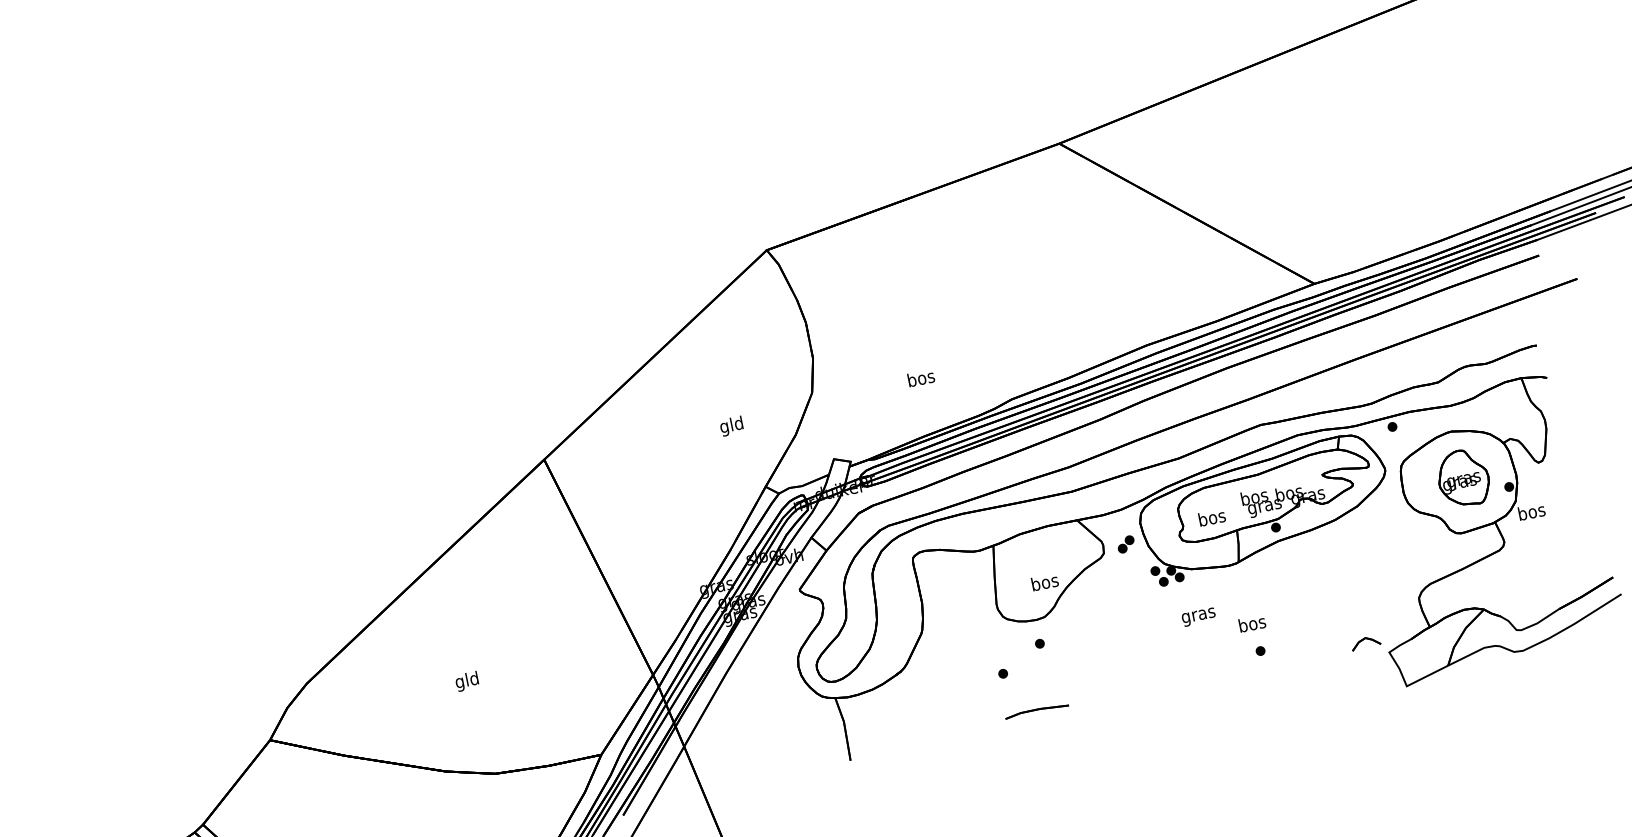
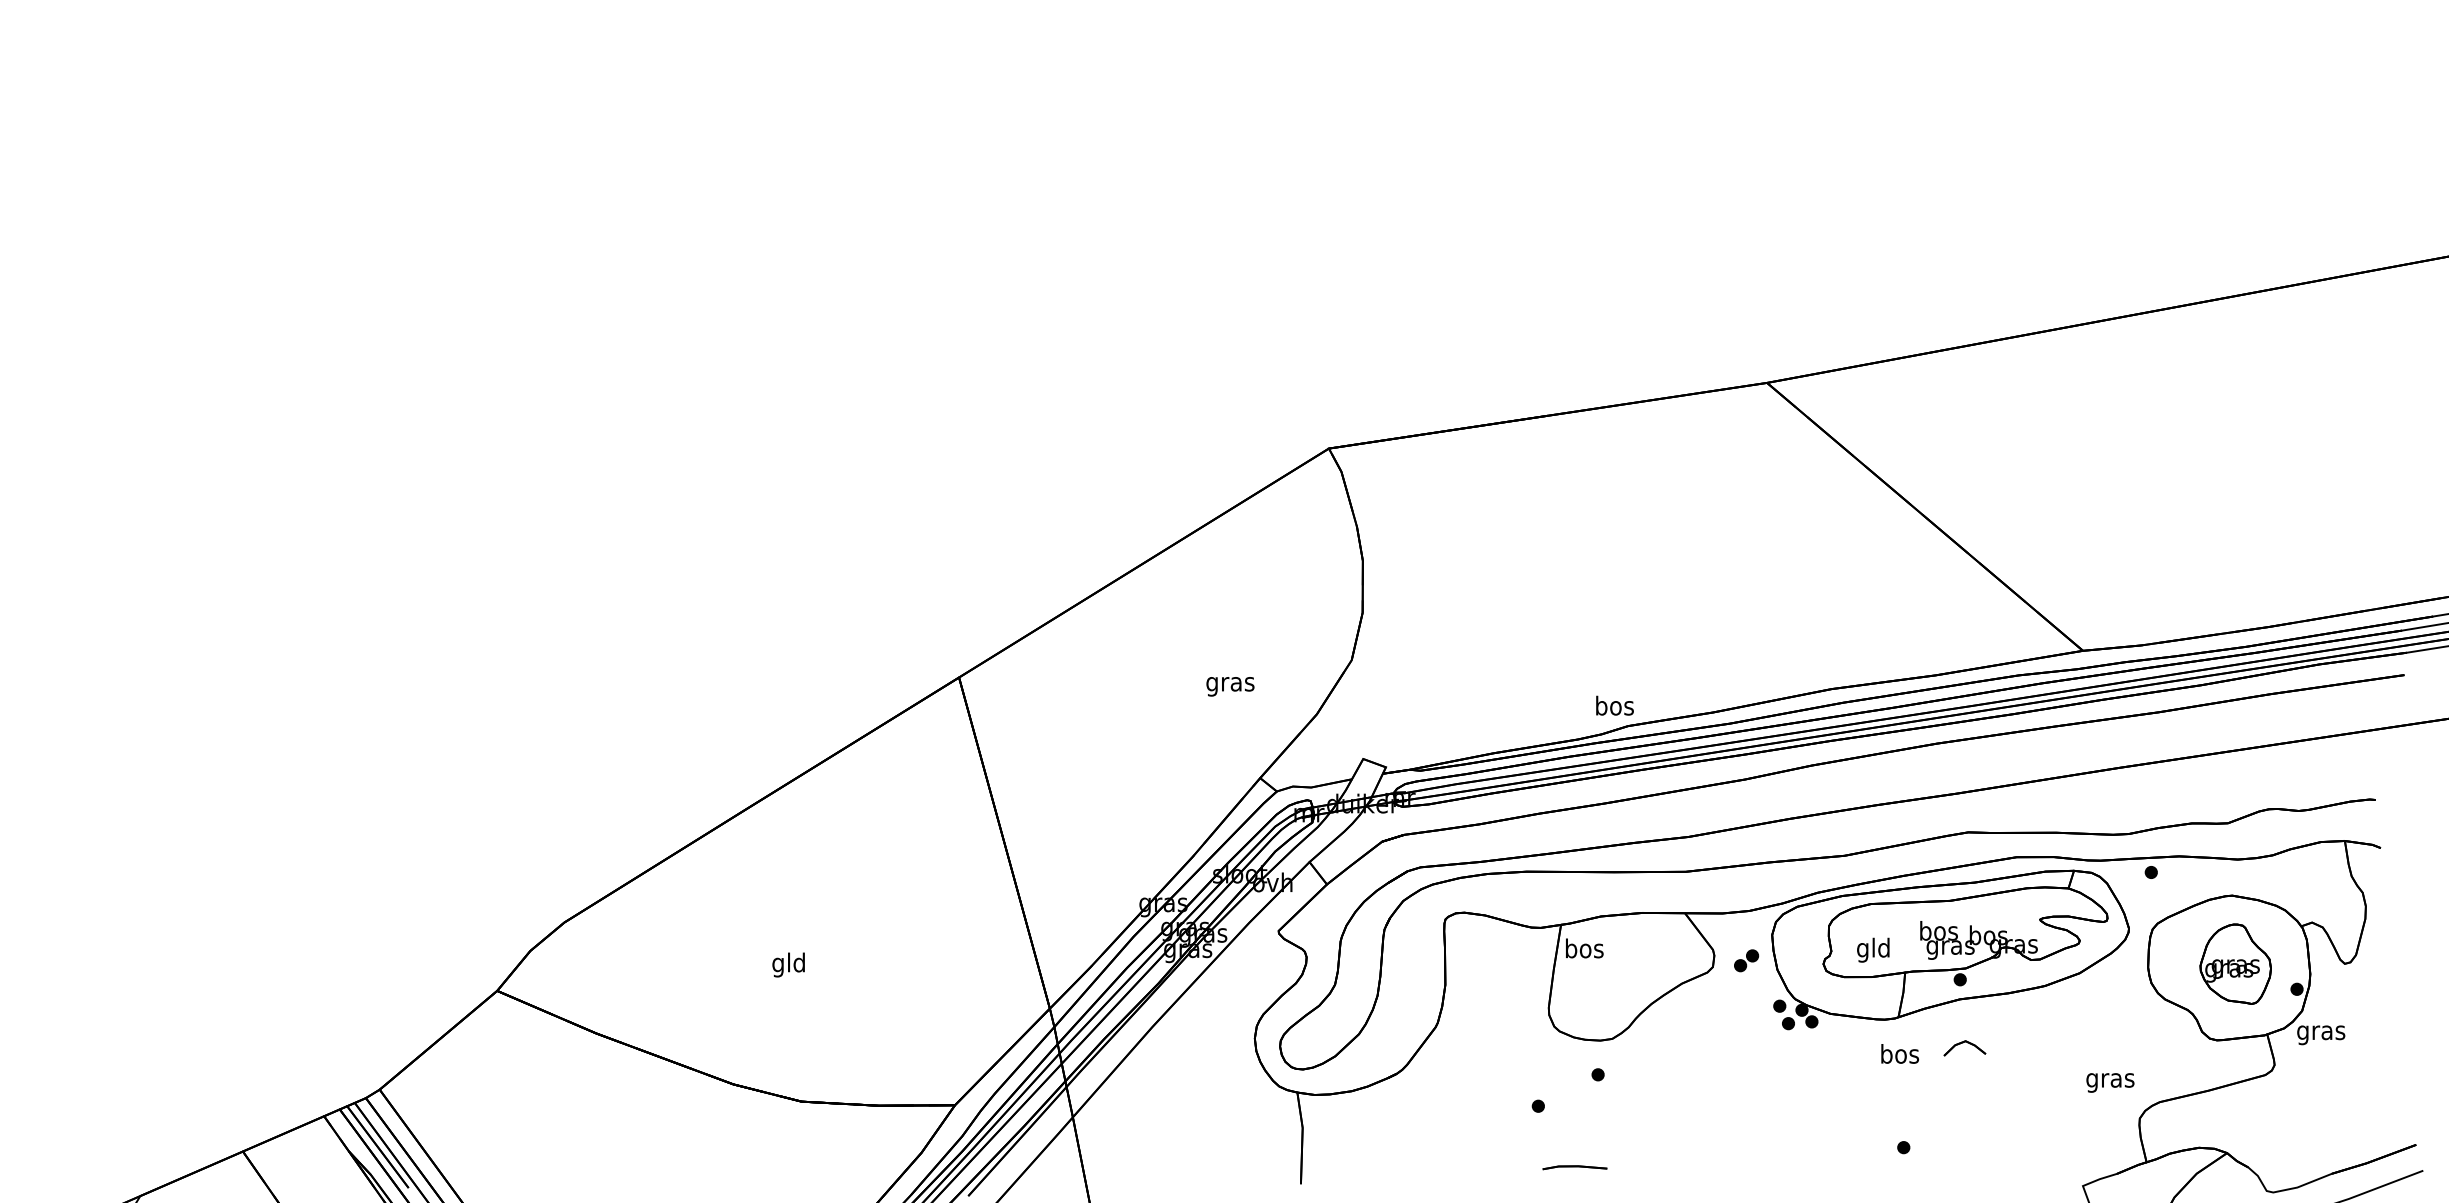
text: (920, 378) -> (1614, 705), moved
text: (731, 425) -> (1230, 683), gld -> gras
text: (1532, 513) -> (2321, 1032), bos -> gras
text: (1211, 518) -> (1873, 949), bos -> gld
text: (1044, 582) -> (1584, 948), moved
text: (1198, 616) -> (2110, 1082), moved
text: (1252, 623) -> (1900, 1053), moved
part: (1365, 643) -> (1964, 1048), moved
part: (1036, 710) -> (1574, 1167), size x0.7

